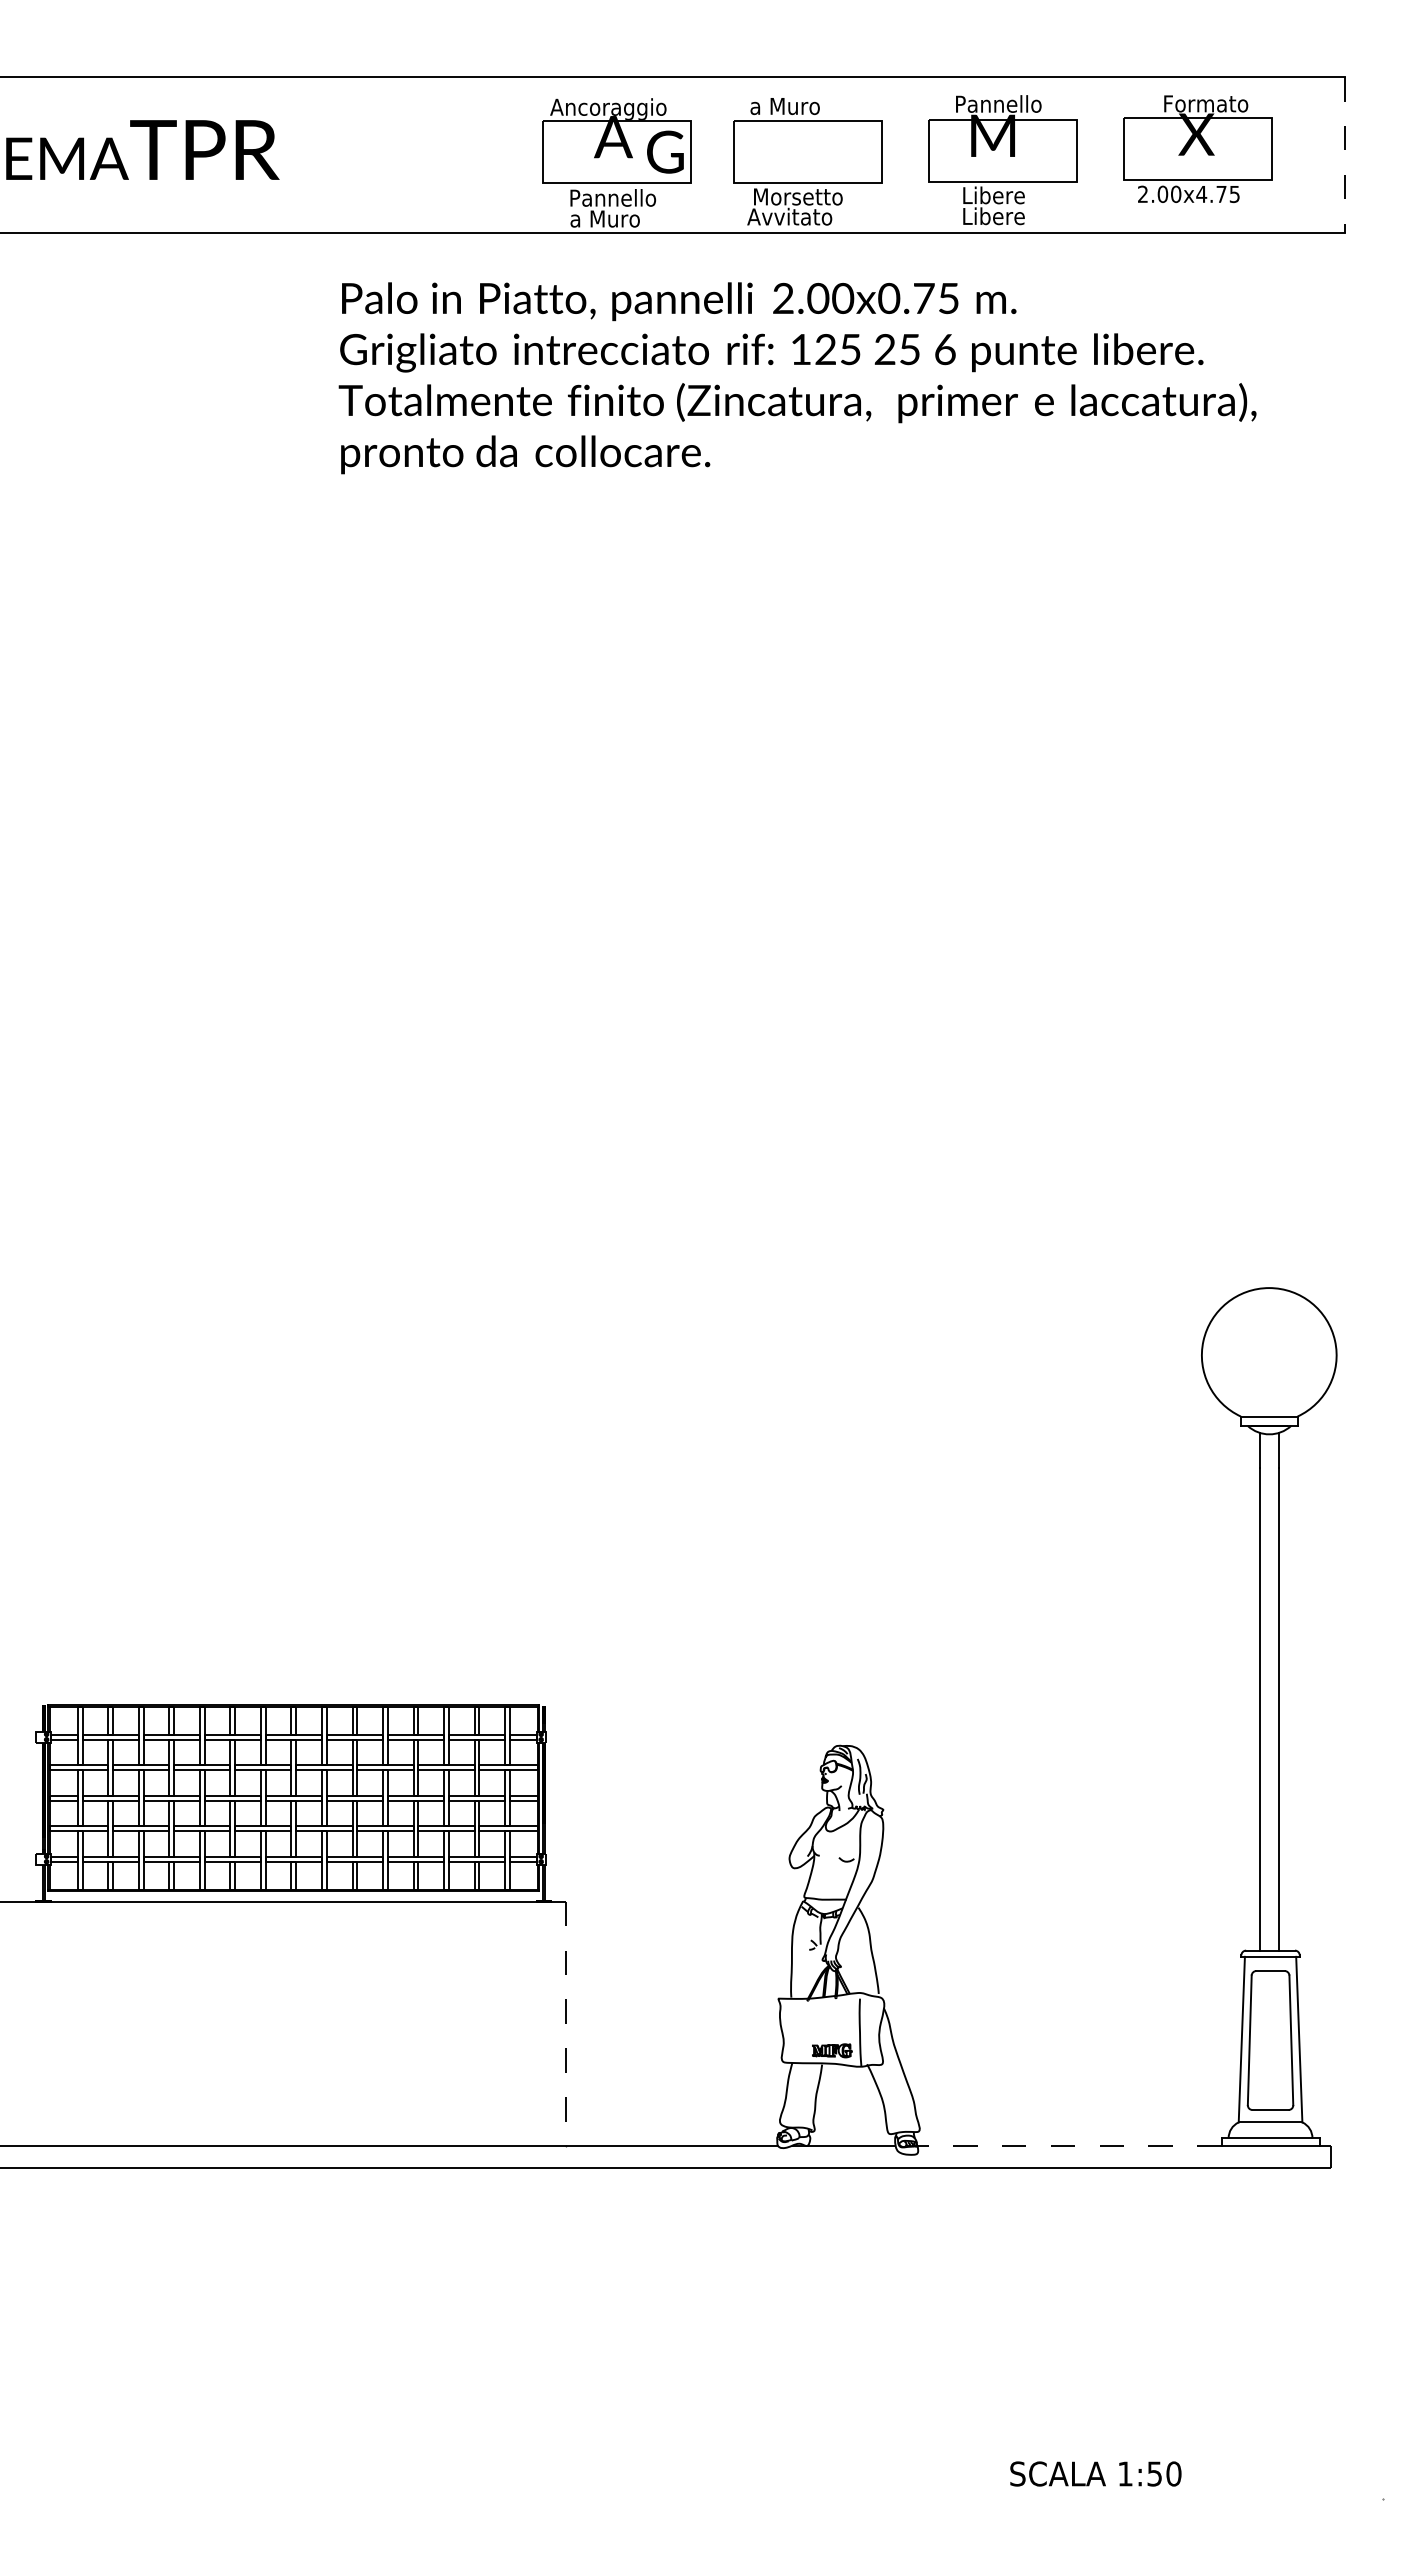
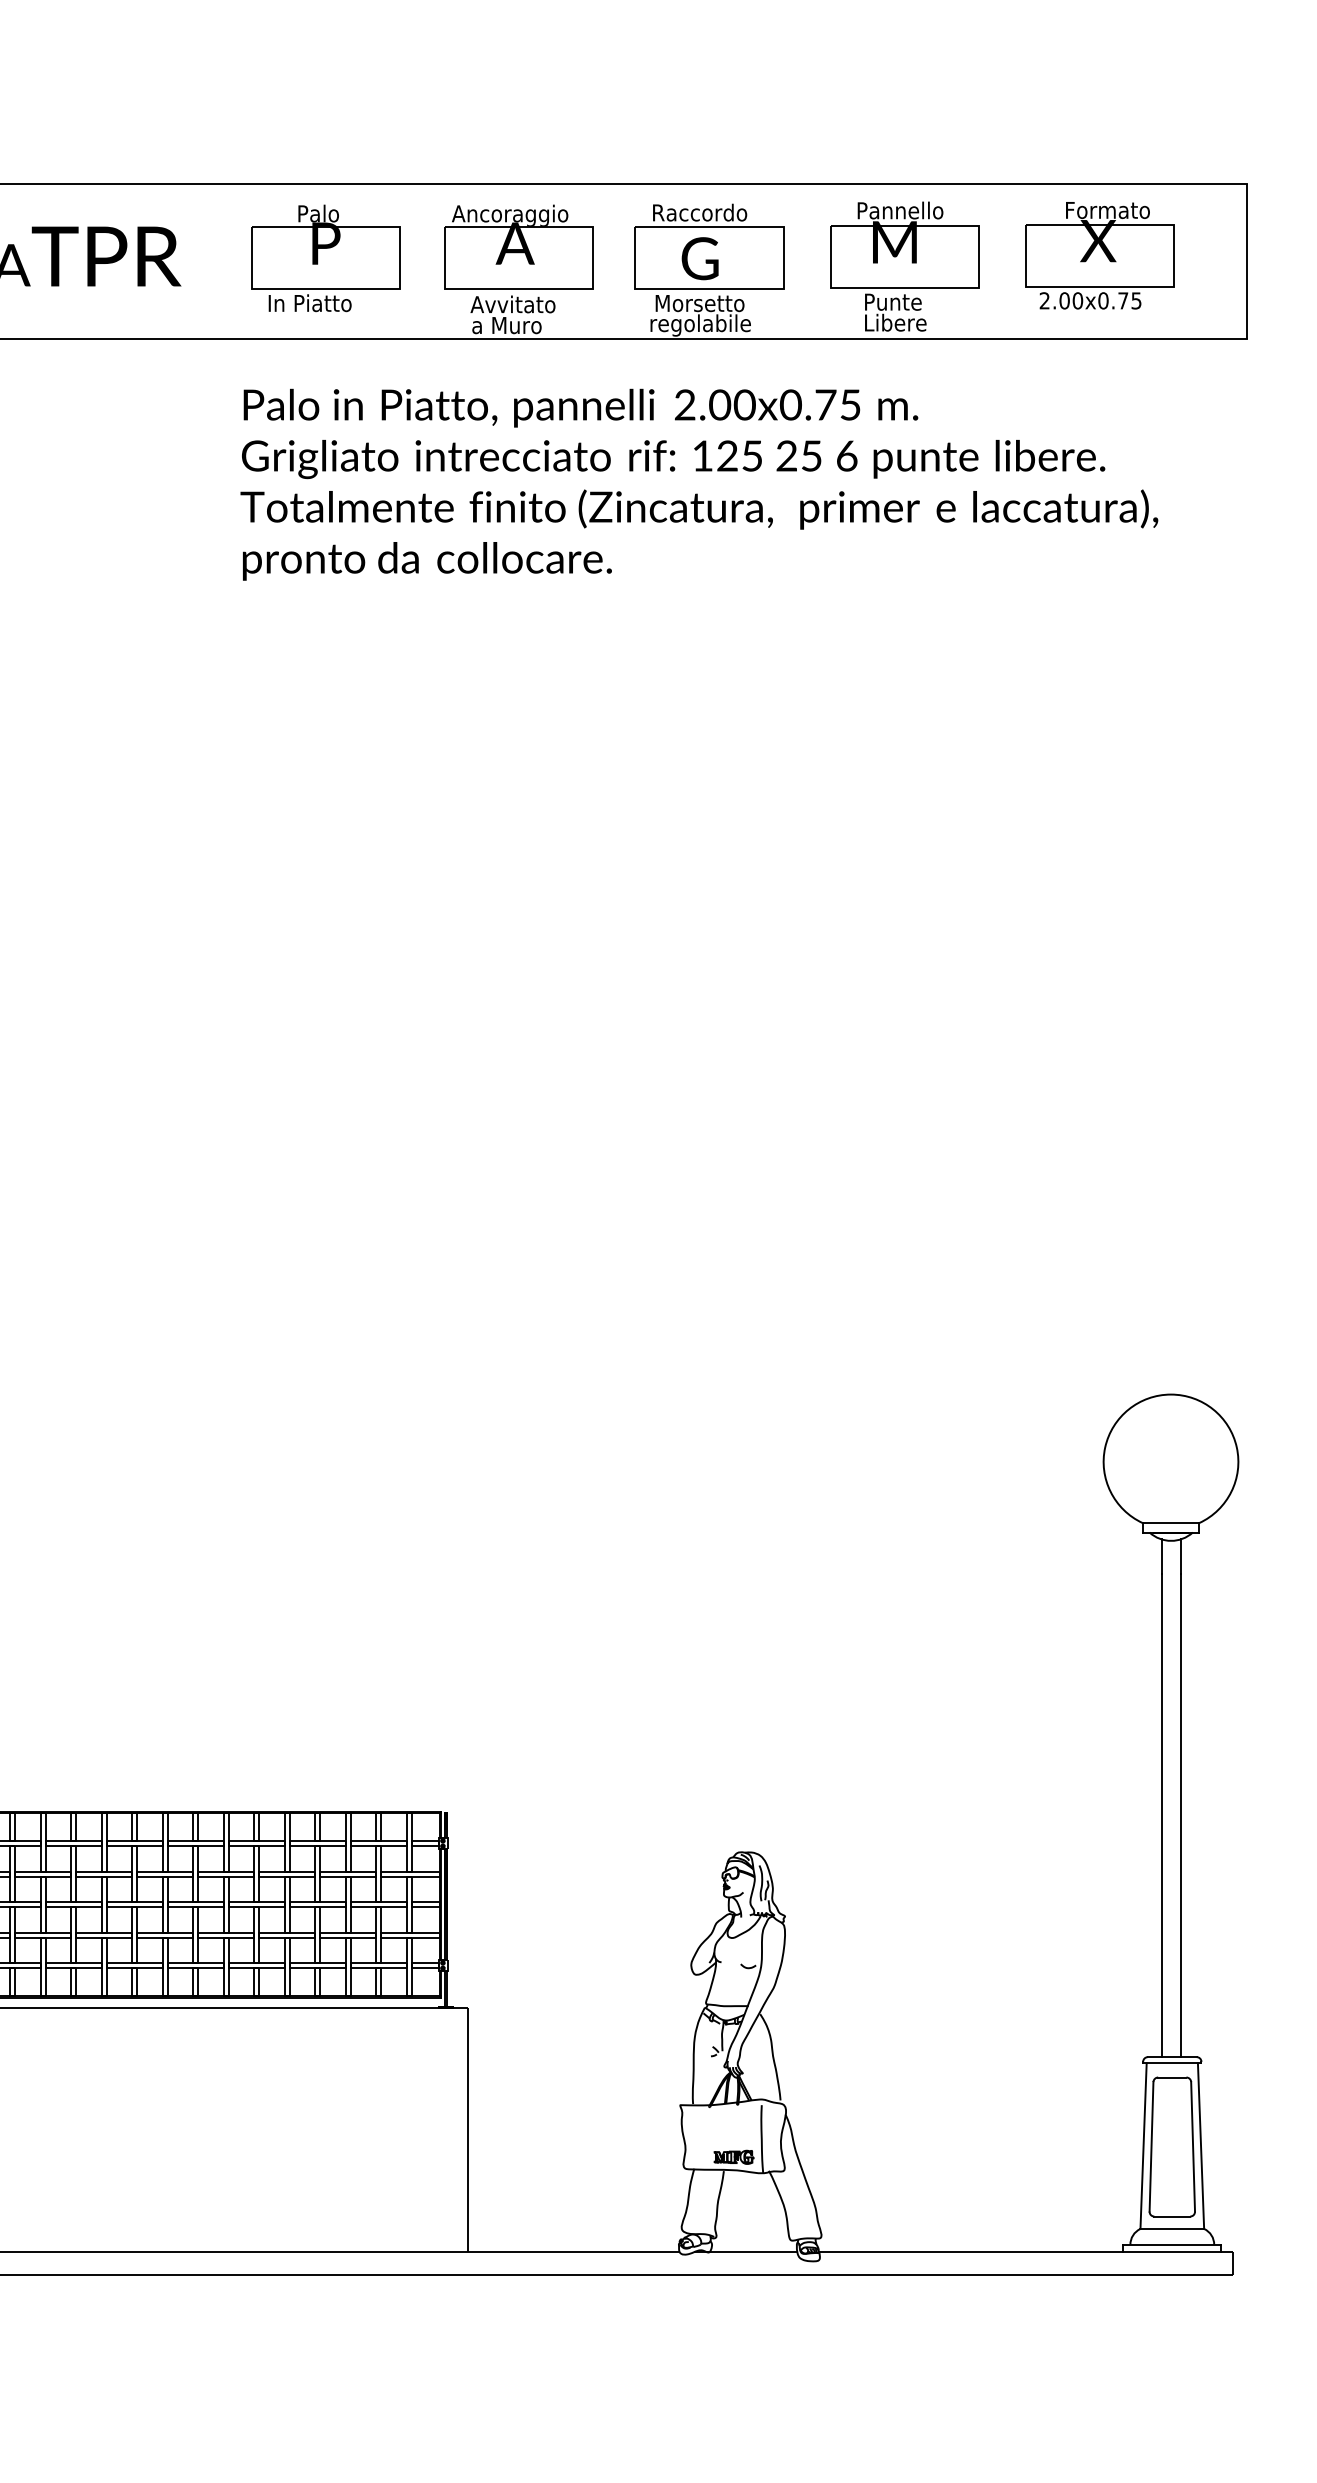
text: (797, 106) -> (699, 213), a Muro -> Raccordo
part: (424, 151) -> (326, 258), added
text: (665, 151) -> (700, 258), moved
line: (1345, 154) -> (1247, 261), dashed -> solid
text: (1201, 193) -> (1103, 300), 2.00x4.75 -> 2.00x0.75
text: (994, 195) -> (896, 302), Libere -> Punte
text: (612, 197) -> (514, 304), Pannello -> Avvitato
text: (798, 218) -> (700, 325), Avvitato -> regolabile
line: (566, 2024) -> (468, 2131), dashed -> solid
line: (1068, 2145) -> (970, 2252), dashed -> solid

